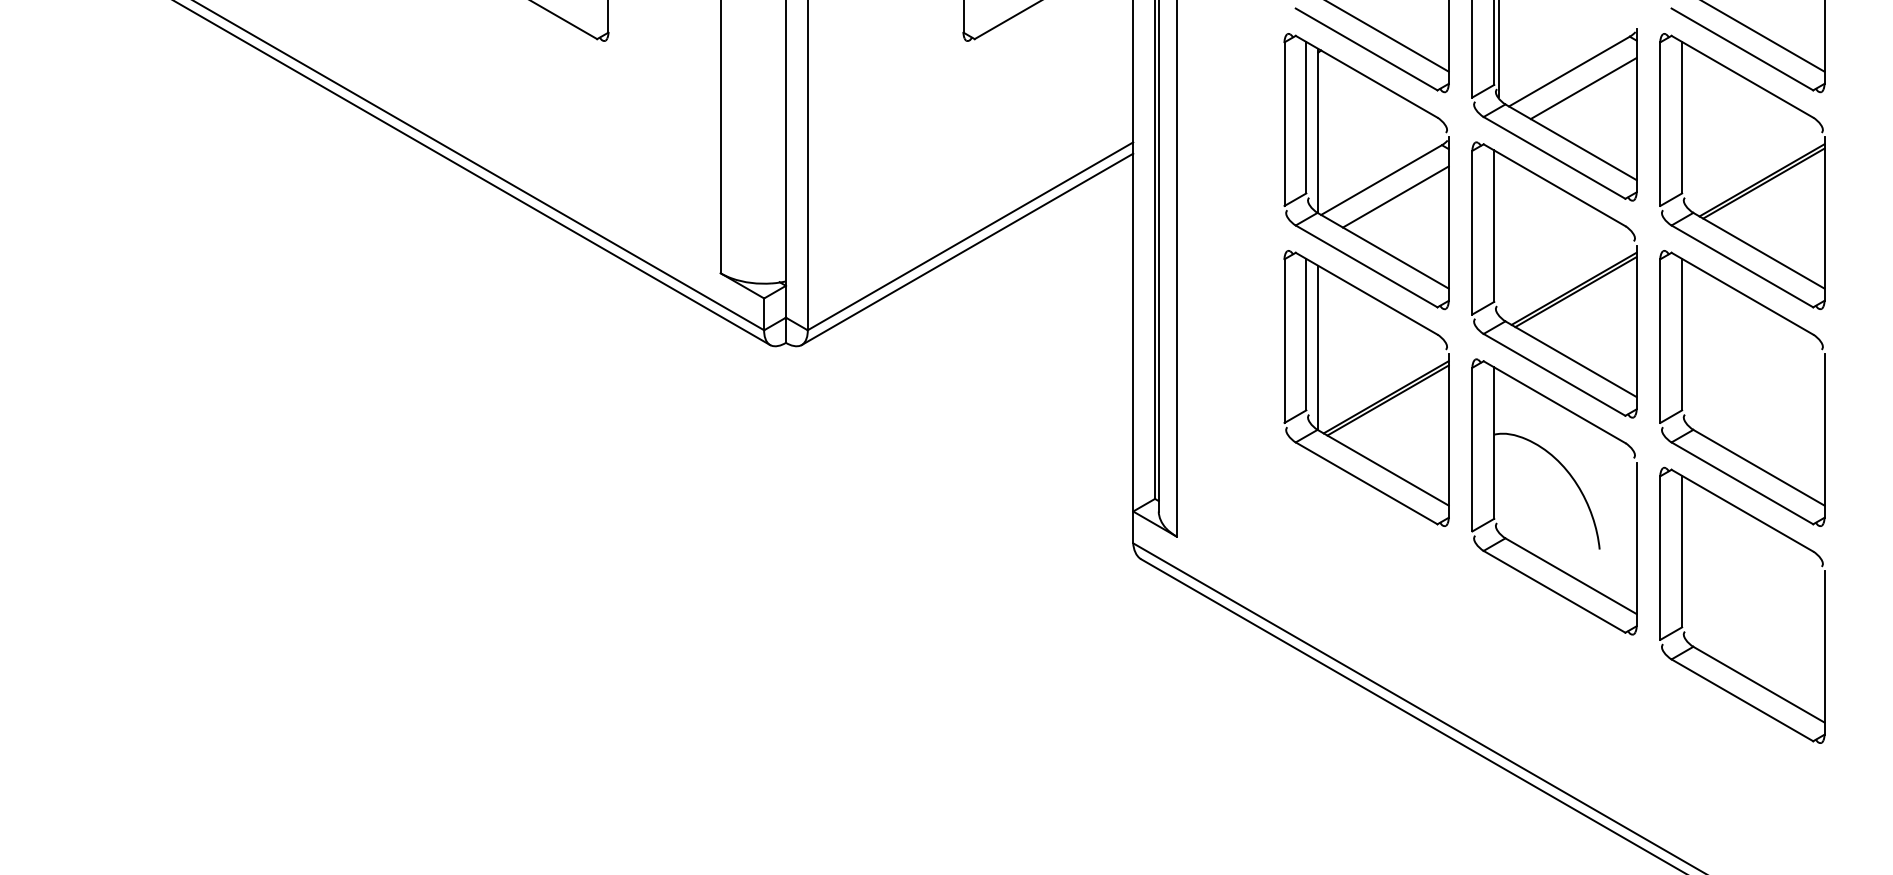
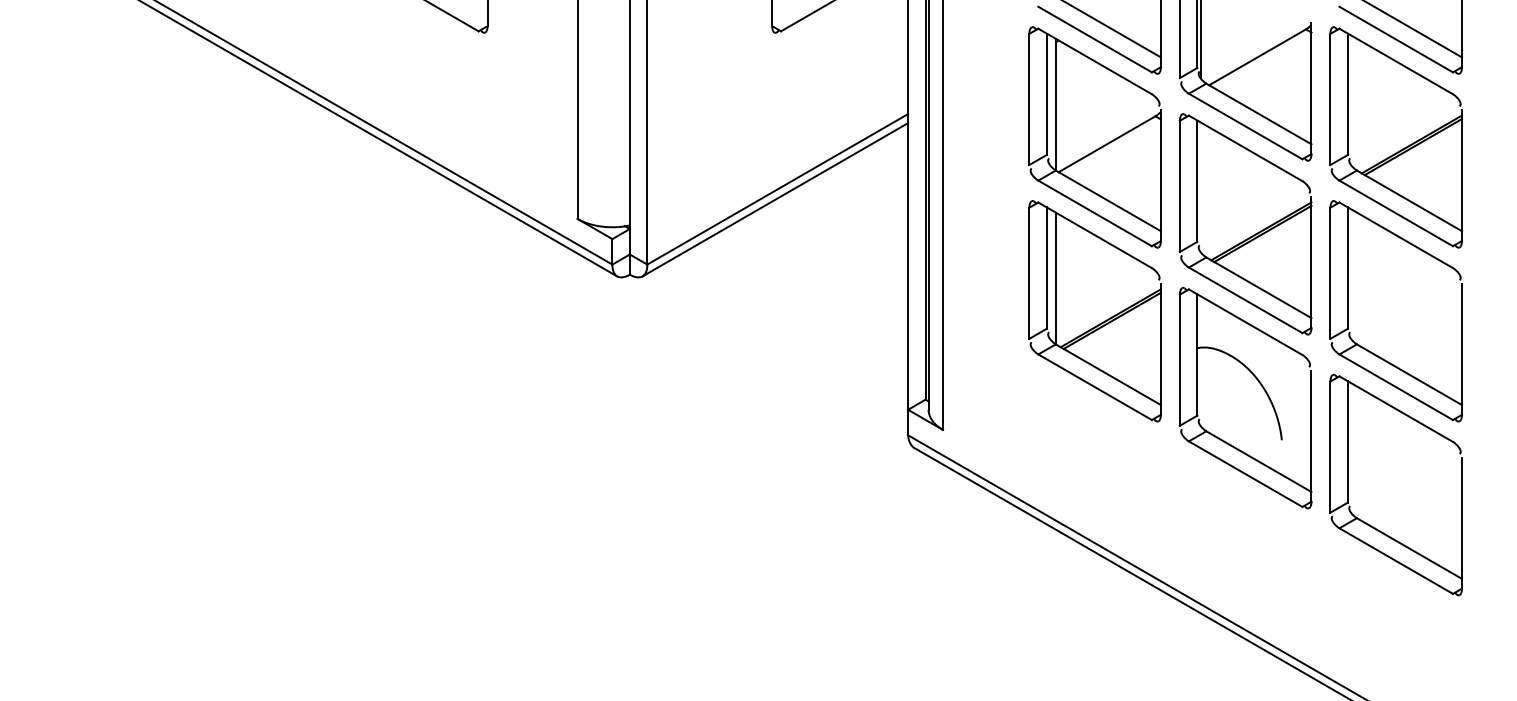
line: (1583, 88) -> (1268, 70), removed
line: (1395, 196) -> (1118, 157), removed

